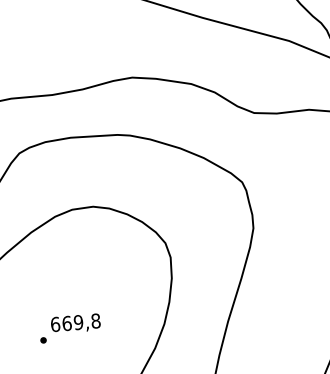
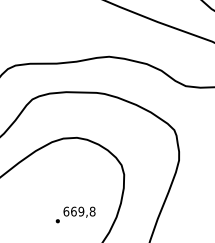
text: (69, 327) -> (75, 214), moved

